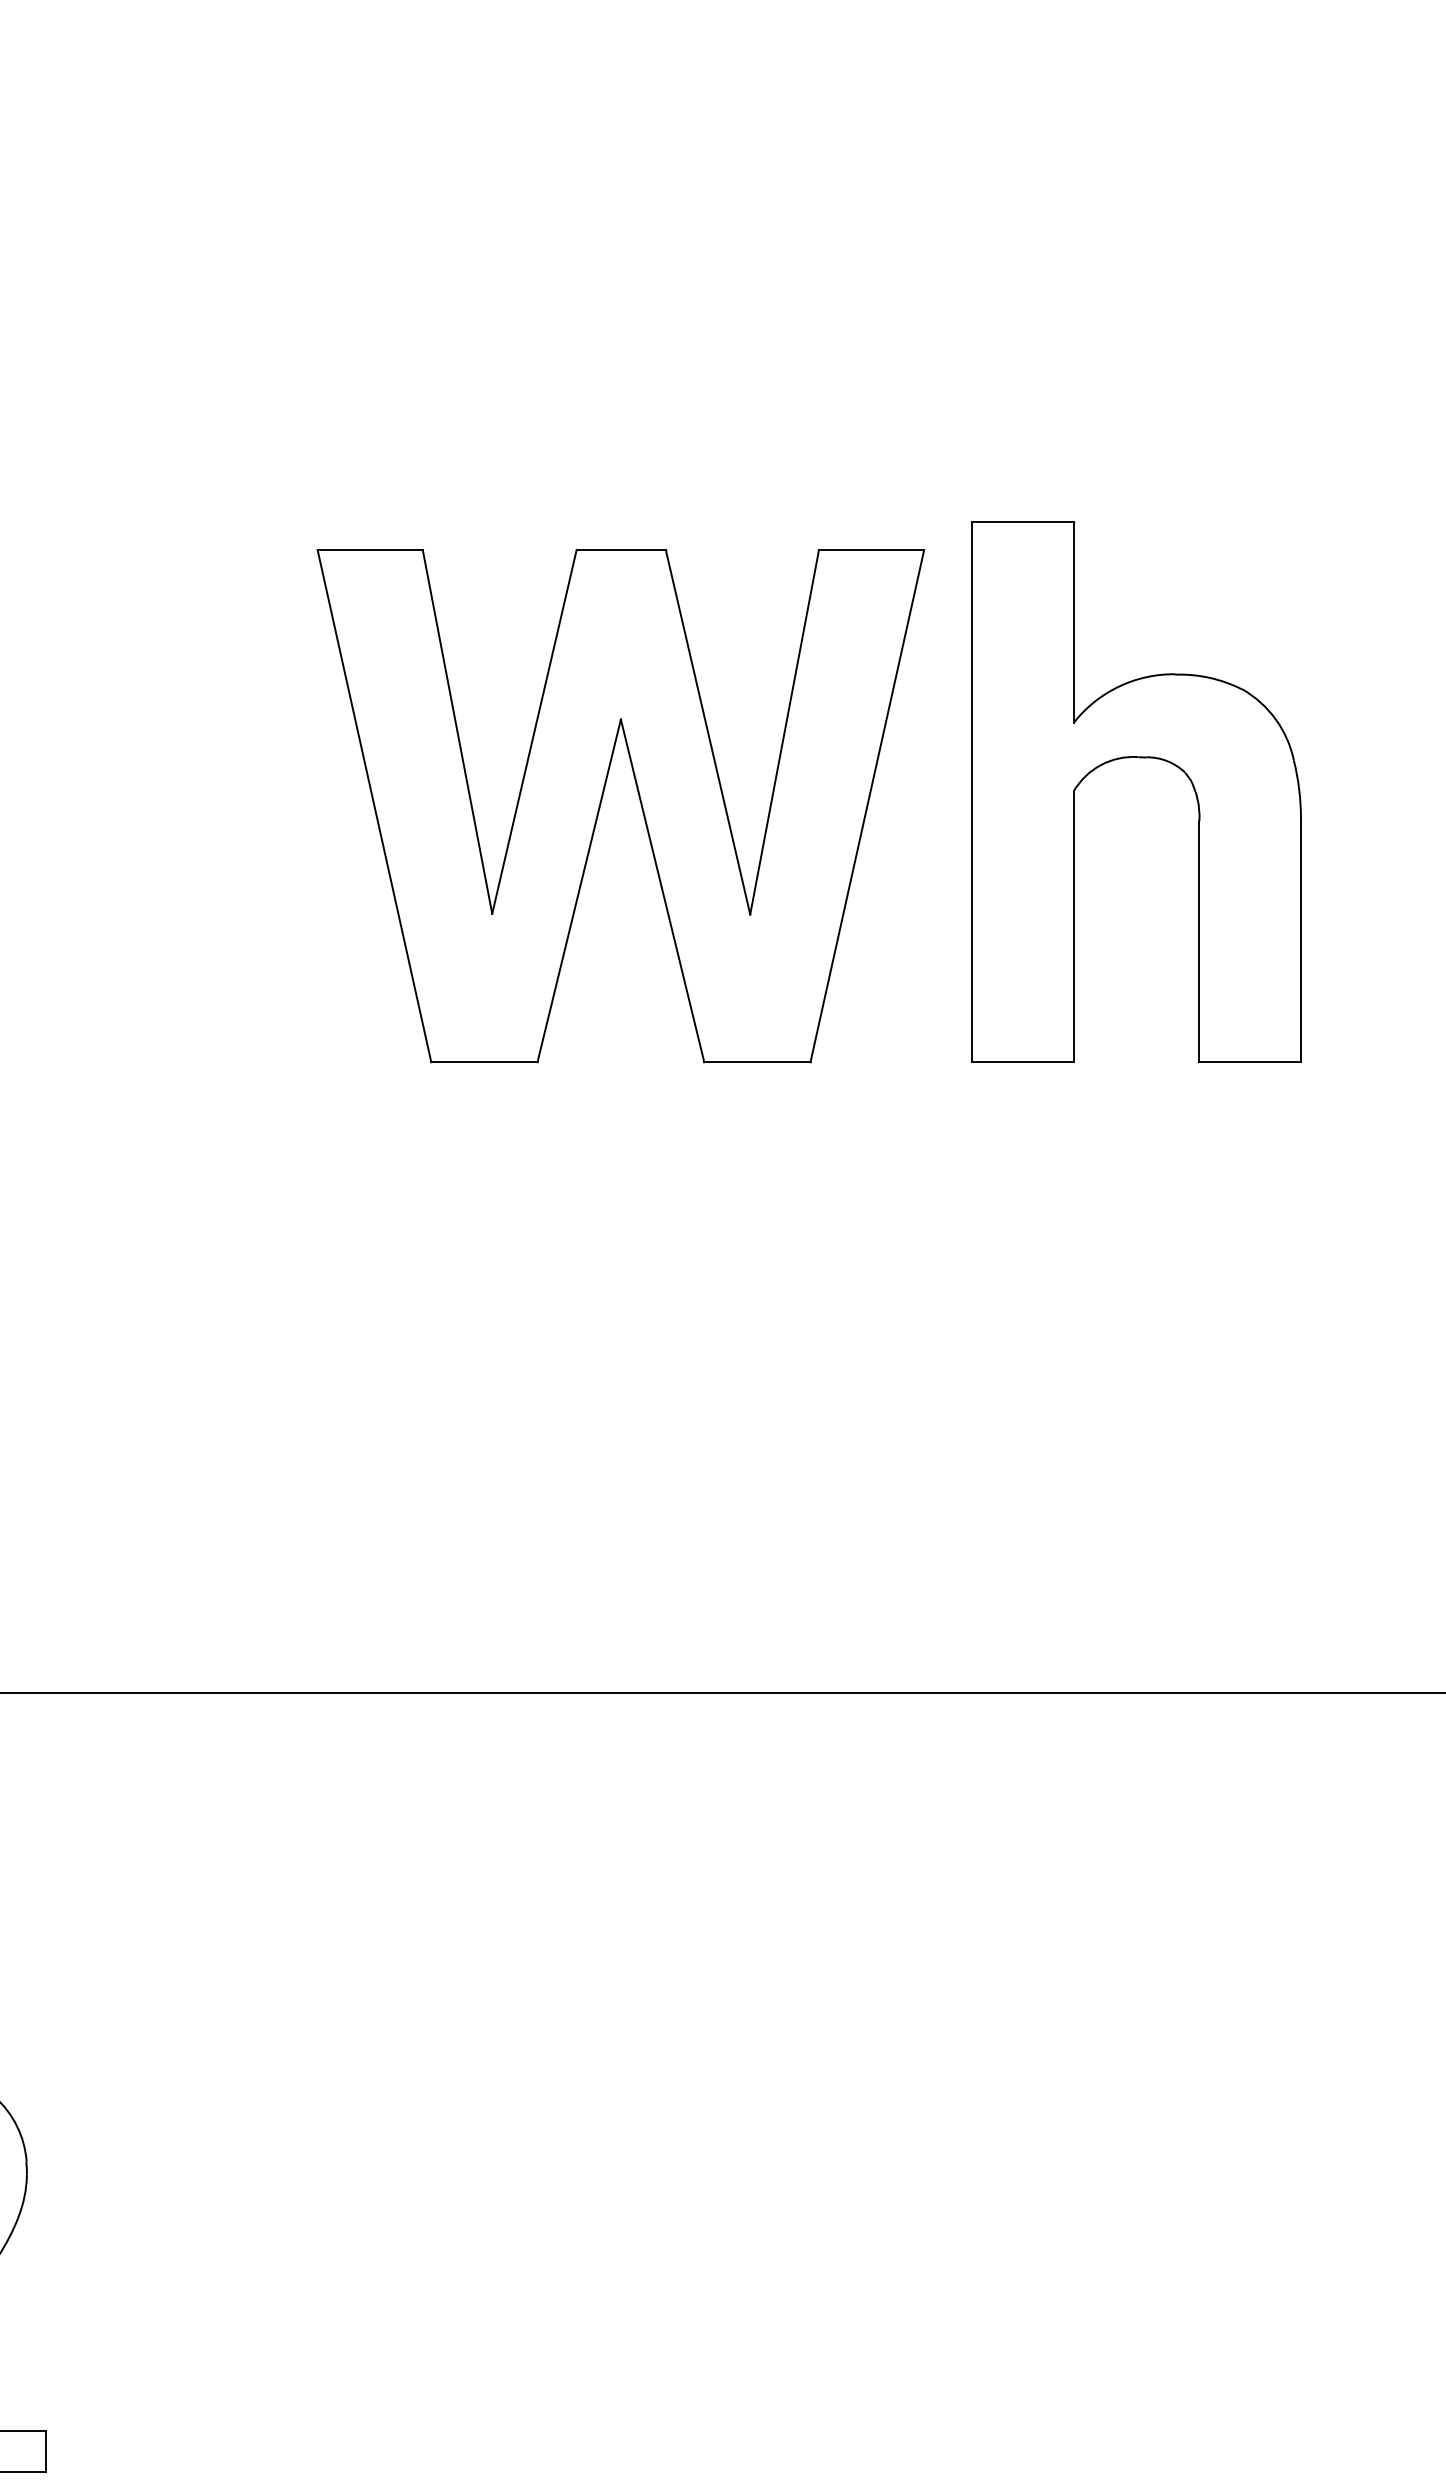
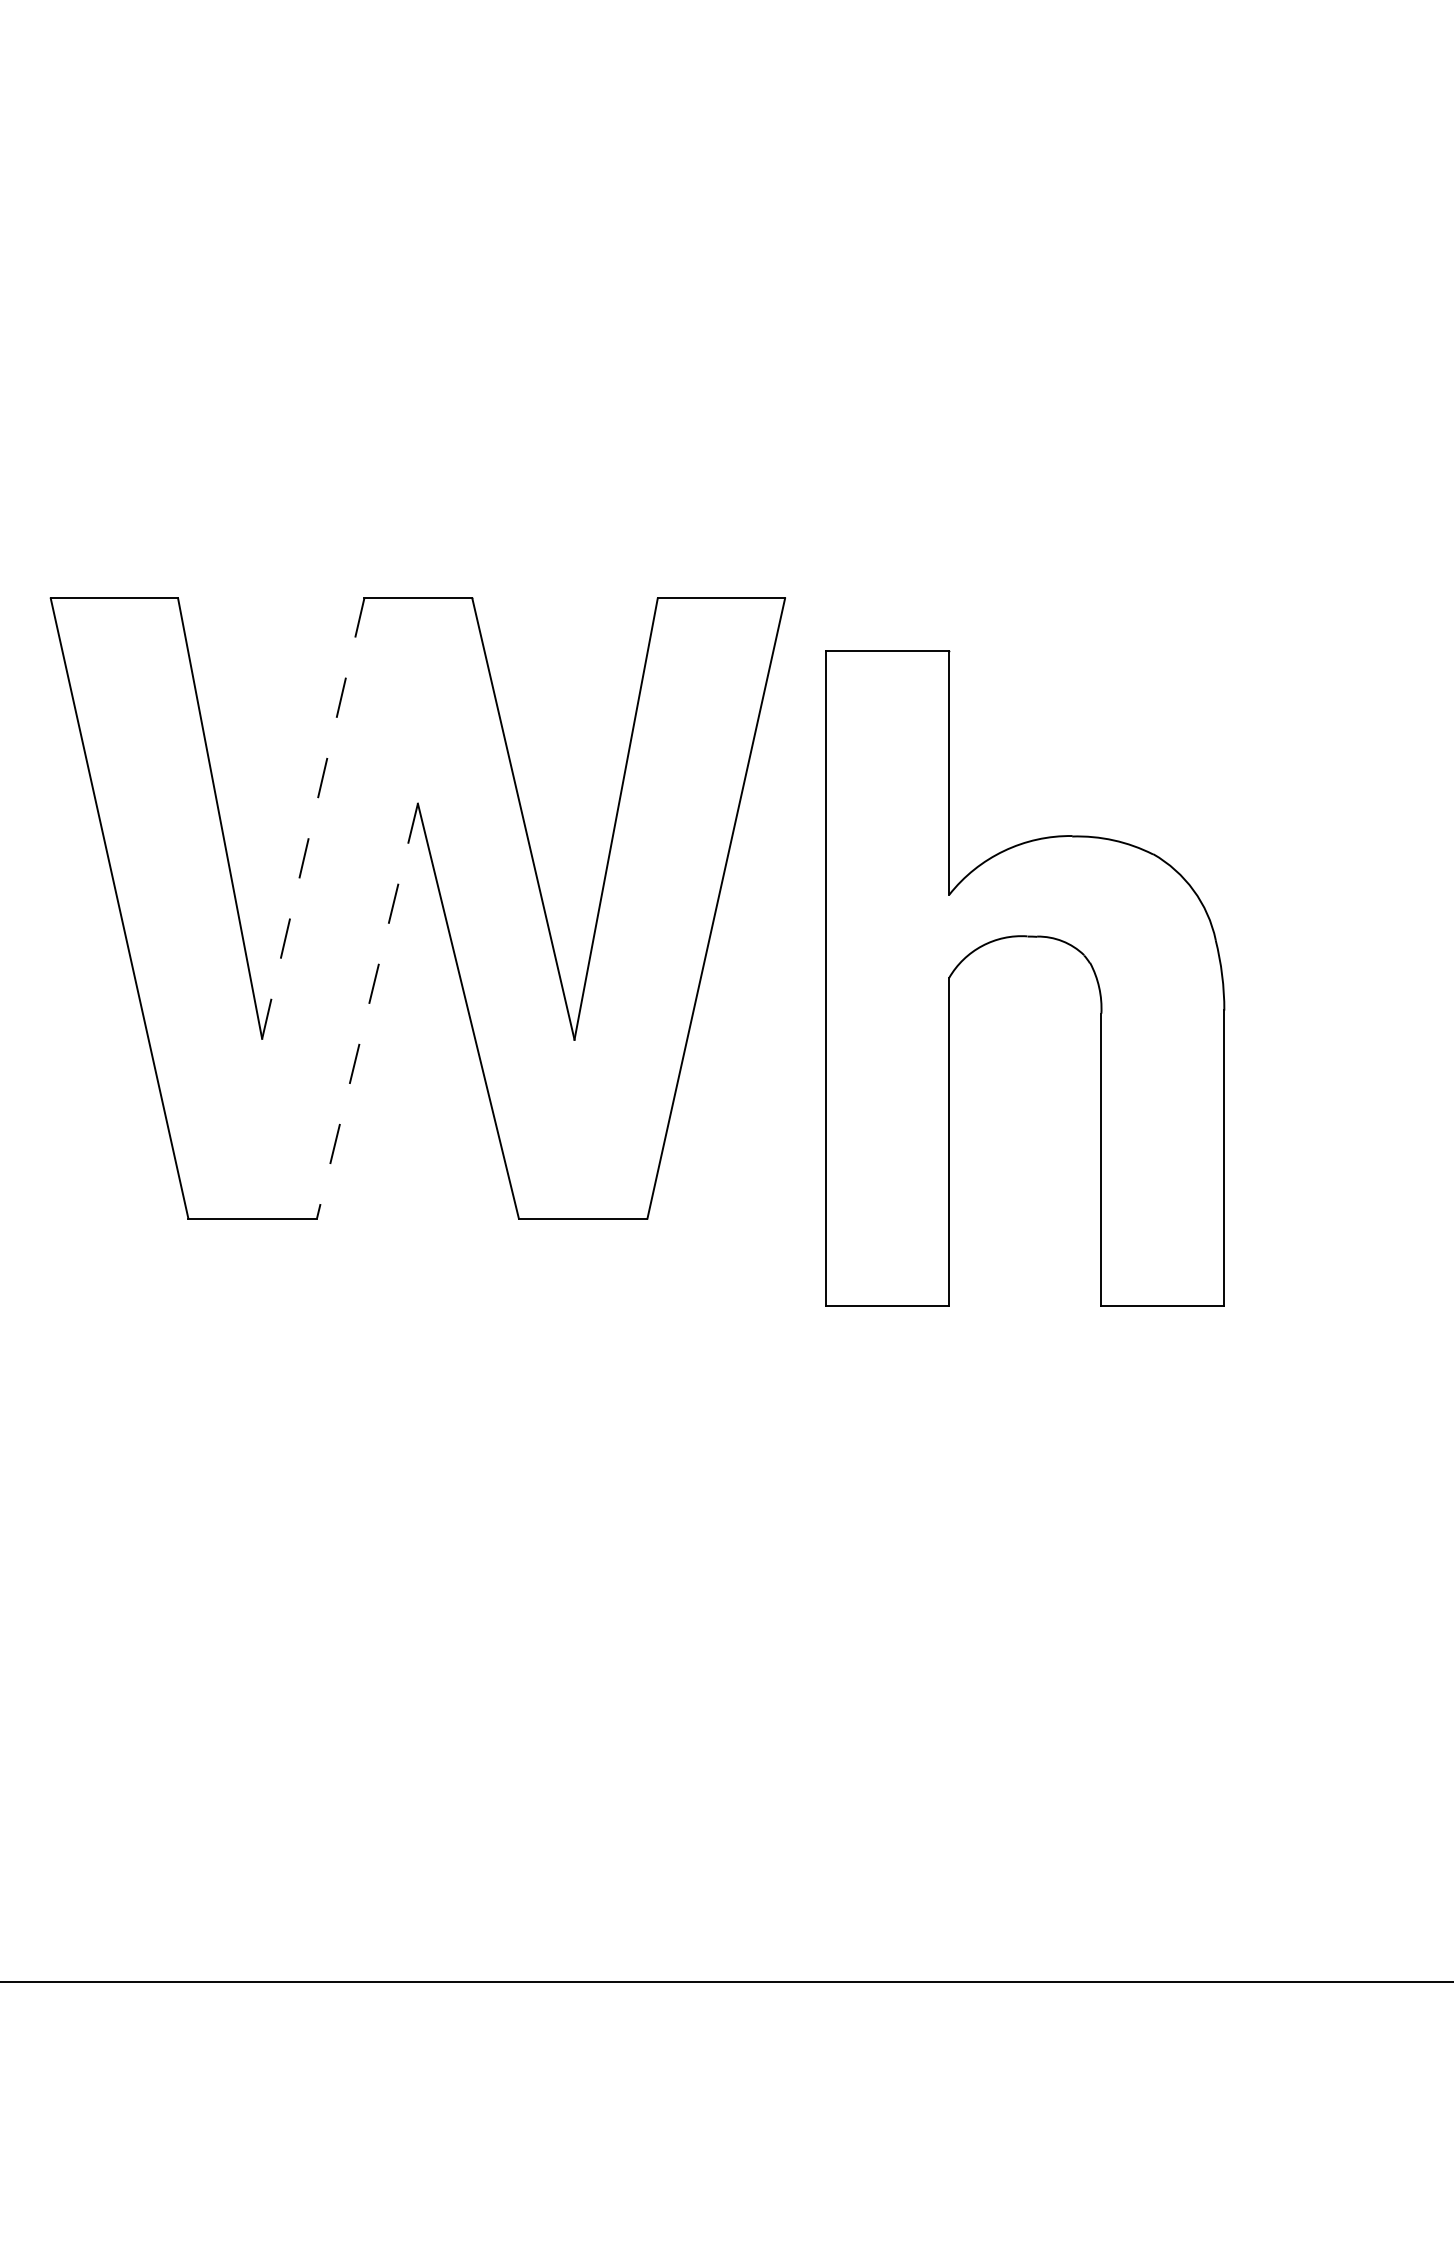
line: (534, 731) -> (313, 818), solid -> dashed
part: (1138, 758) -> (1027, 938), moved
line: (579, 891) -> (367, 1011), solid -> dashed

